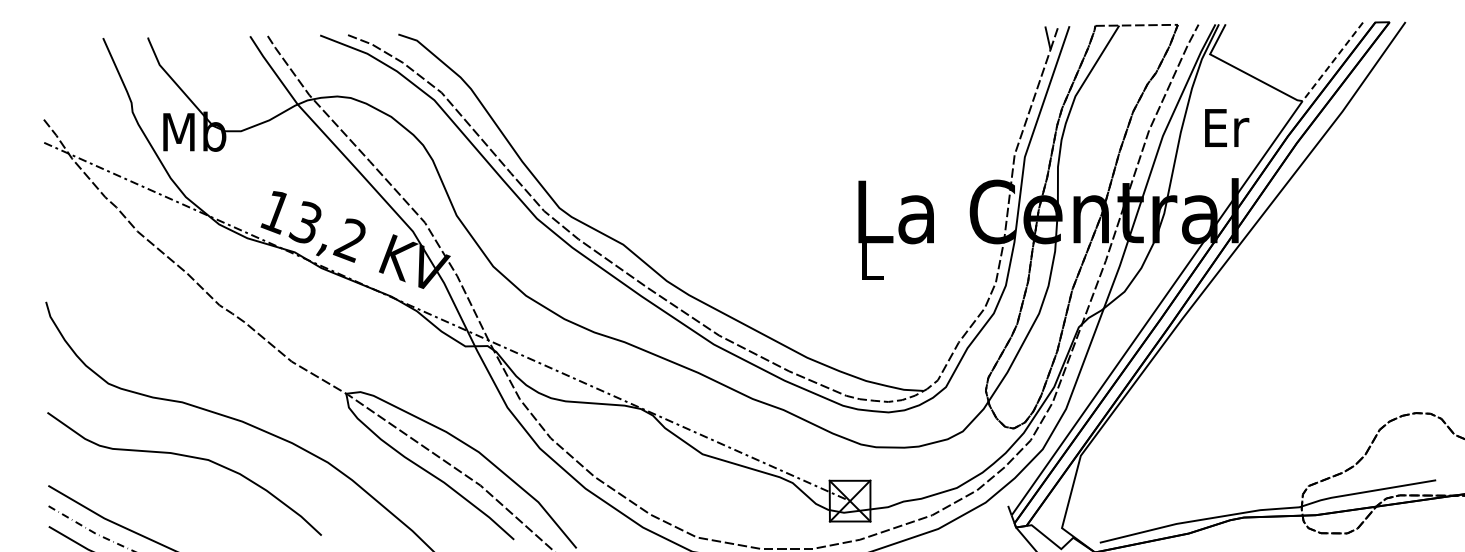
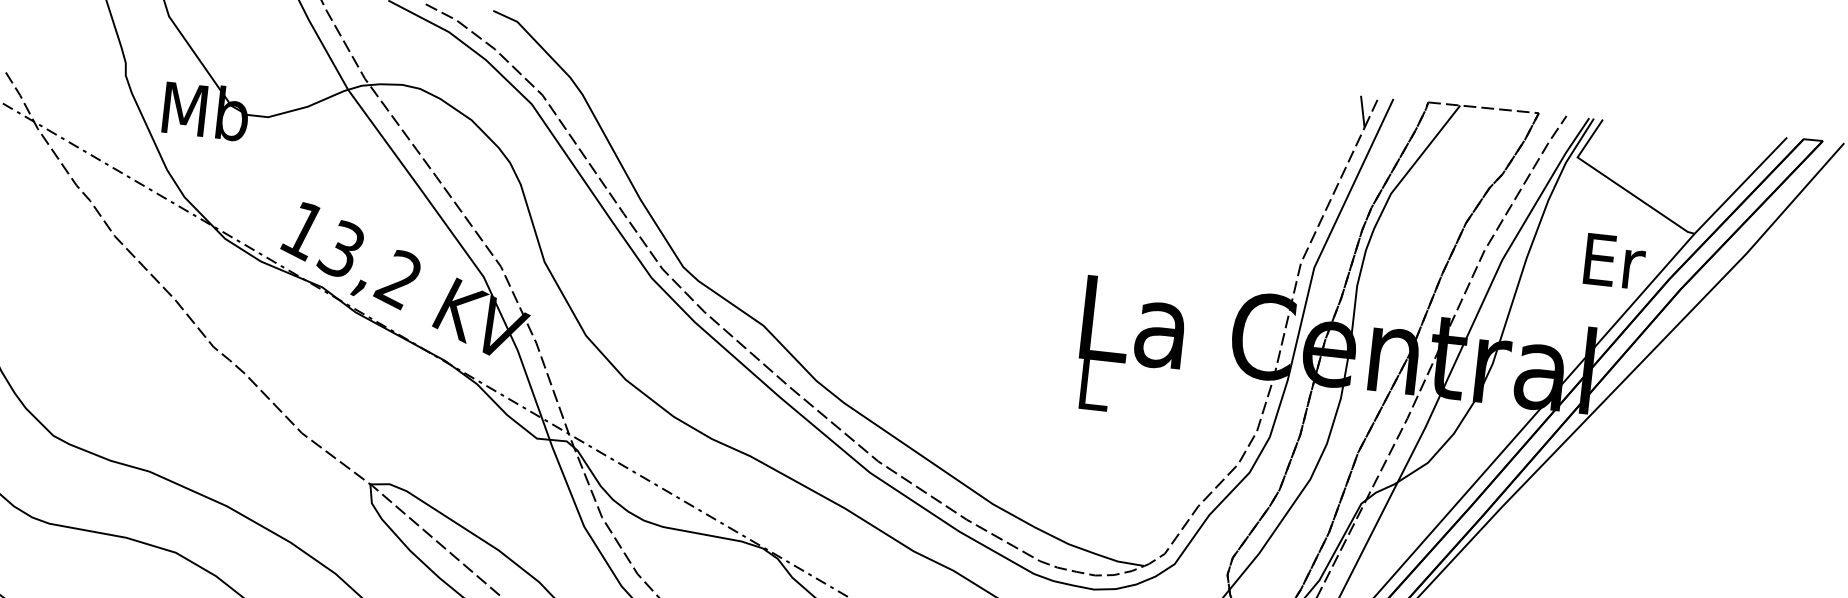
line: (1332, 61) -> (1740, 185), dashed -> solid
text: (1227, 127) -> (1615, 260), moved

